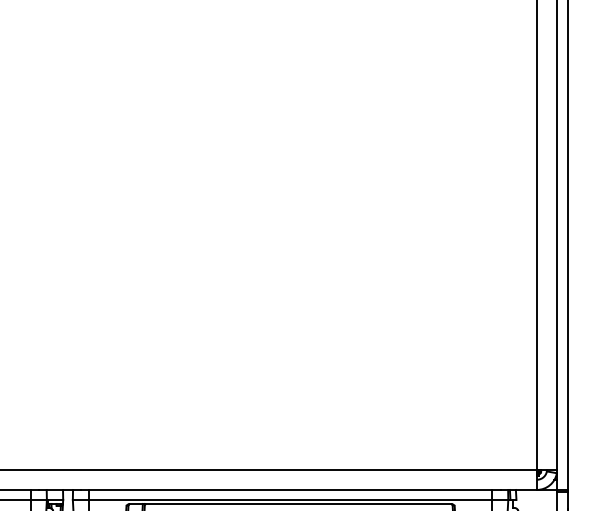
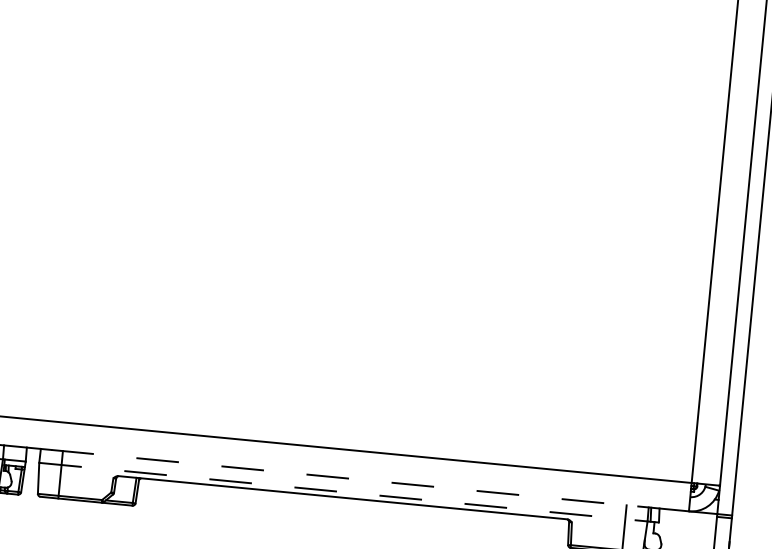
line: (291, 489) -> (346, 477), solid -> dashed
line: (294, 499) -> (348, 492), solid -> dashed

